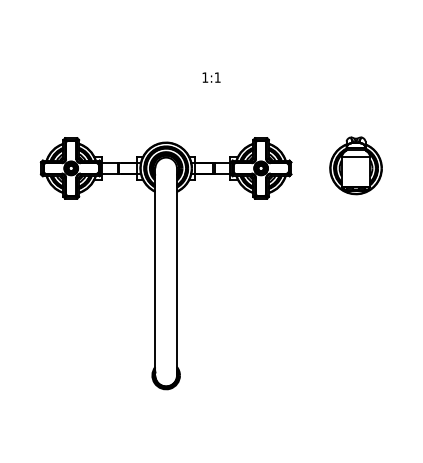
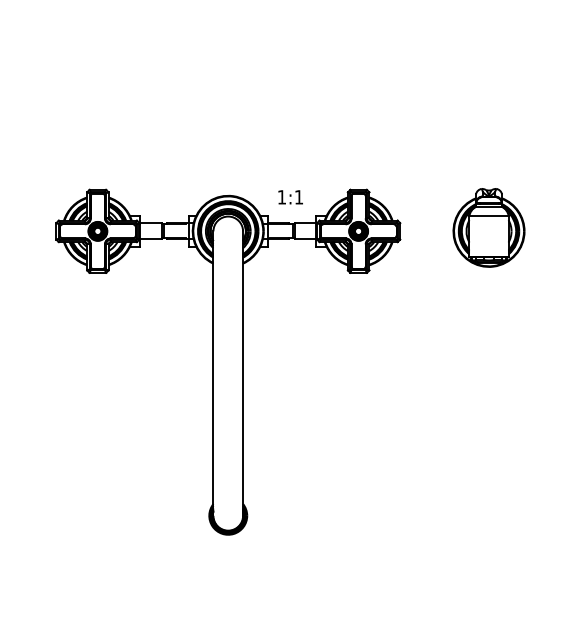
text: (211, 77) -> (290, 197), moved

